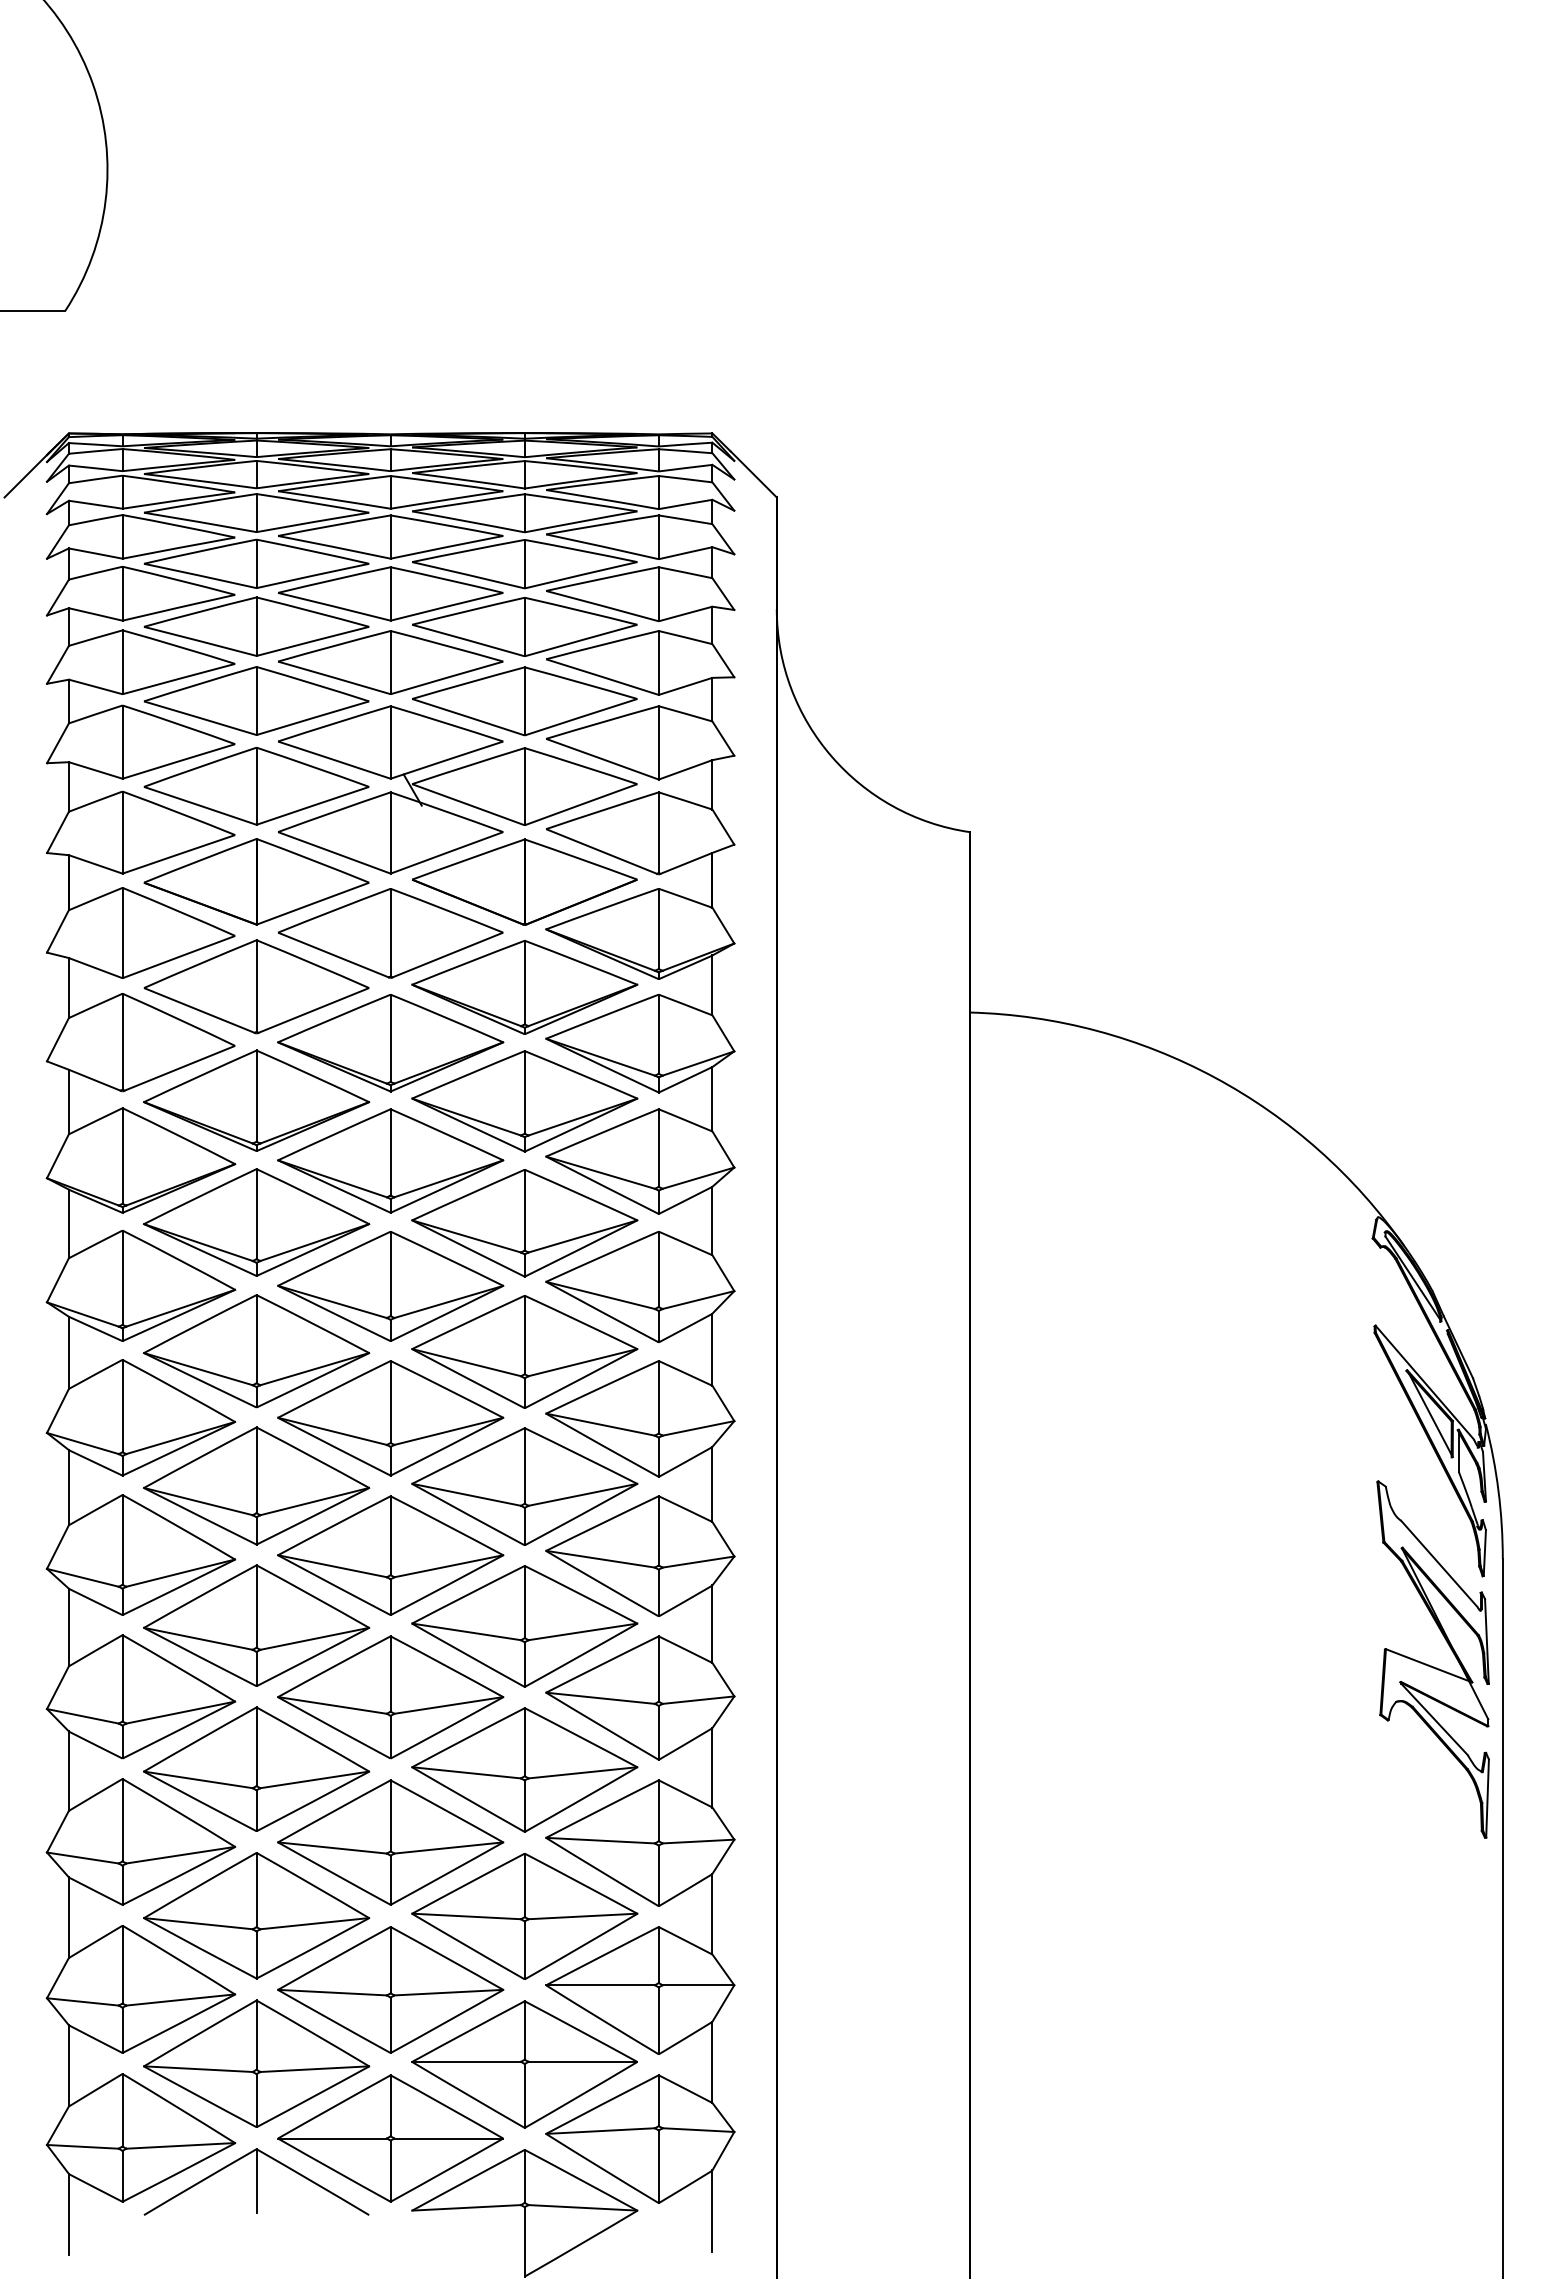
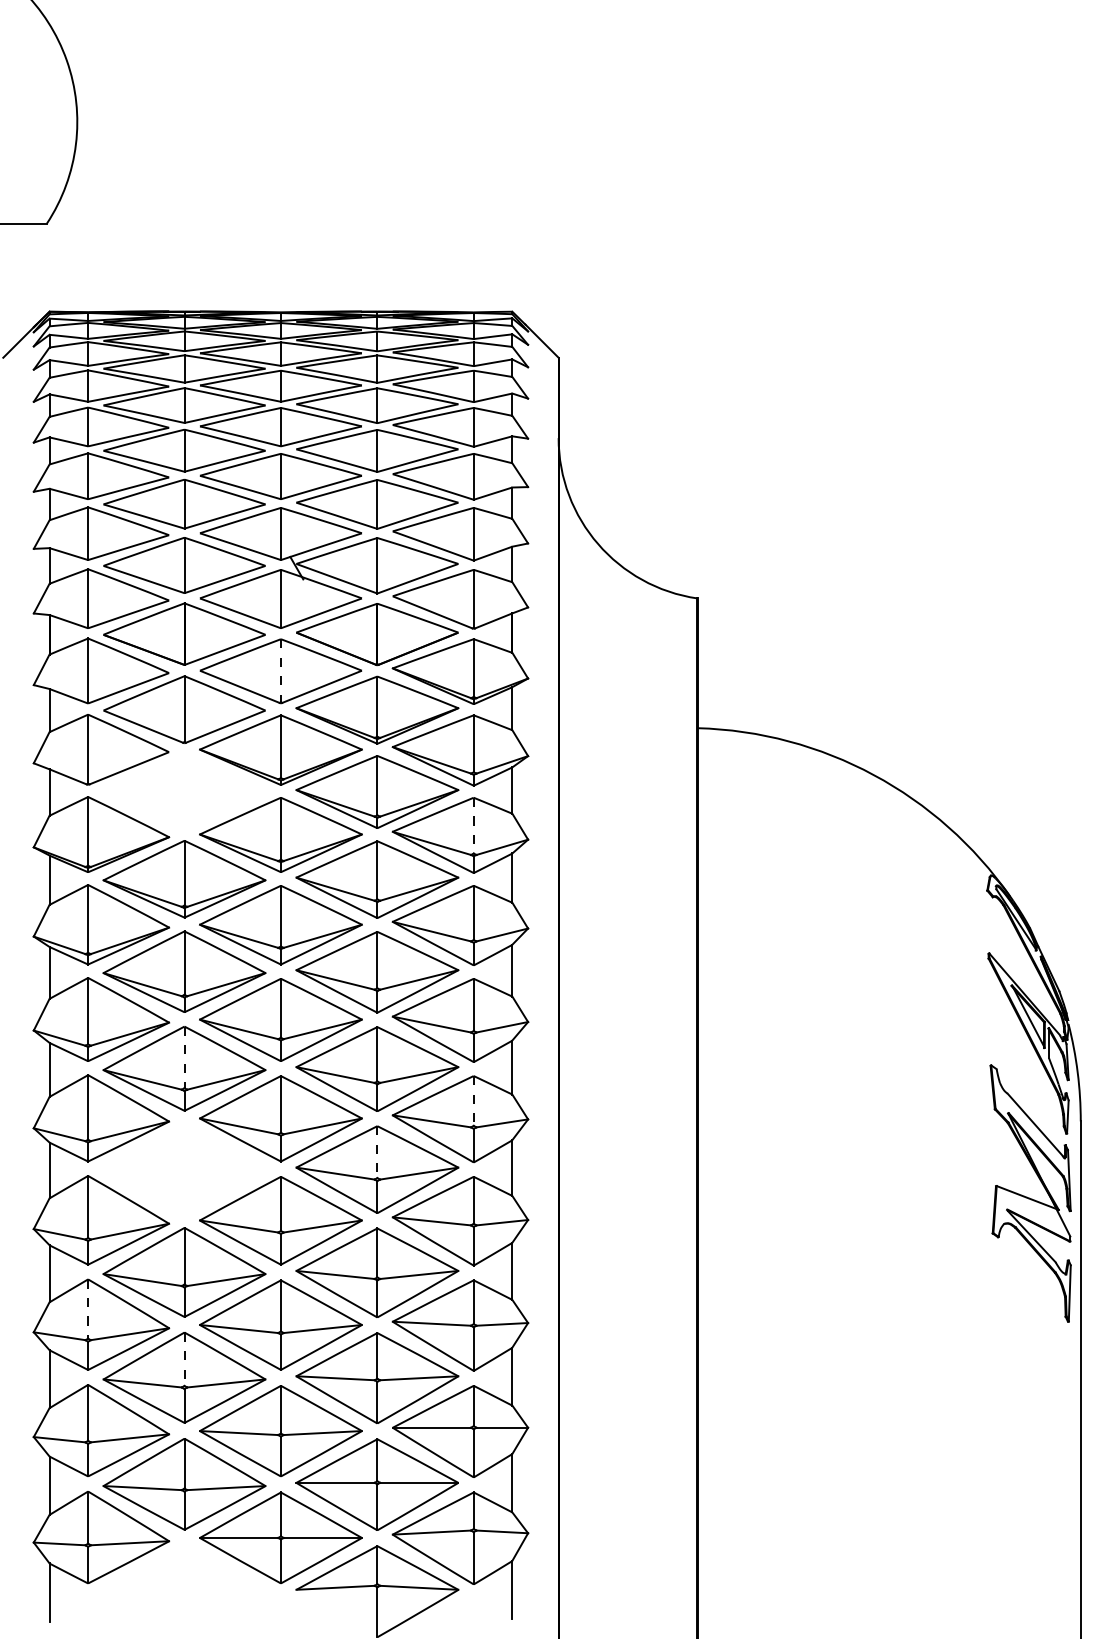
line: (390, 932) -> (280, 670), solid -> dashed
part: (256, 1100) -> (184, 791), removed
line: (658, 1147) -> (473, 825), solid -> dashed
line: (256, 1470) -> (184, 1057), solid -> dashed
line: (658, 1530) -> (473, 1100), solid -> dashed
line: (524, 1602) -> (377, 1152), solid -> dashed
part: (256, 1626) -> (184, 1169), removed
line: (123, 1820) -> (88, 1309), solid -> dashed
line: (256, 1890) -> (184, 1359), solid -> dashed
part: (256, 2182) -> (184, 1569), removed

